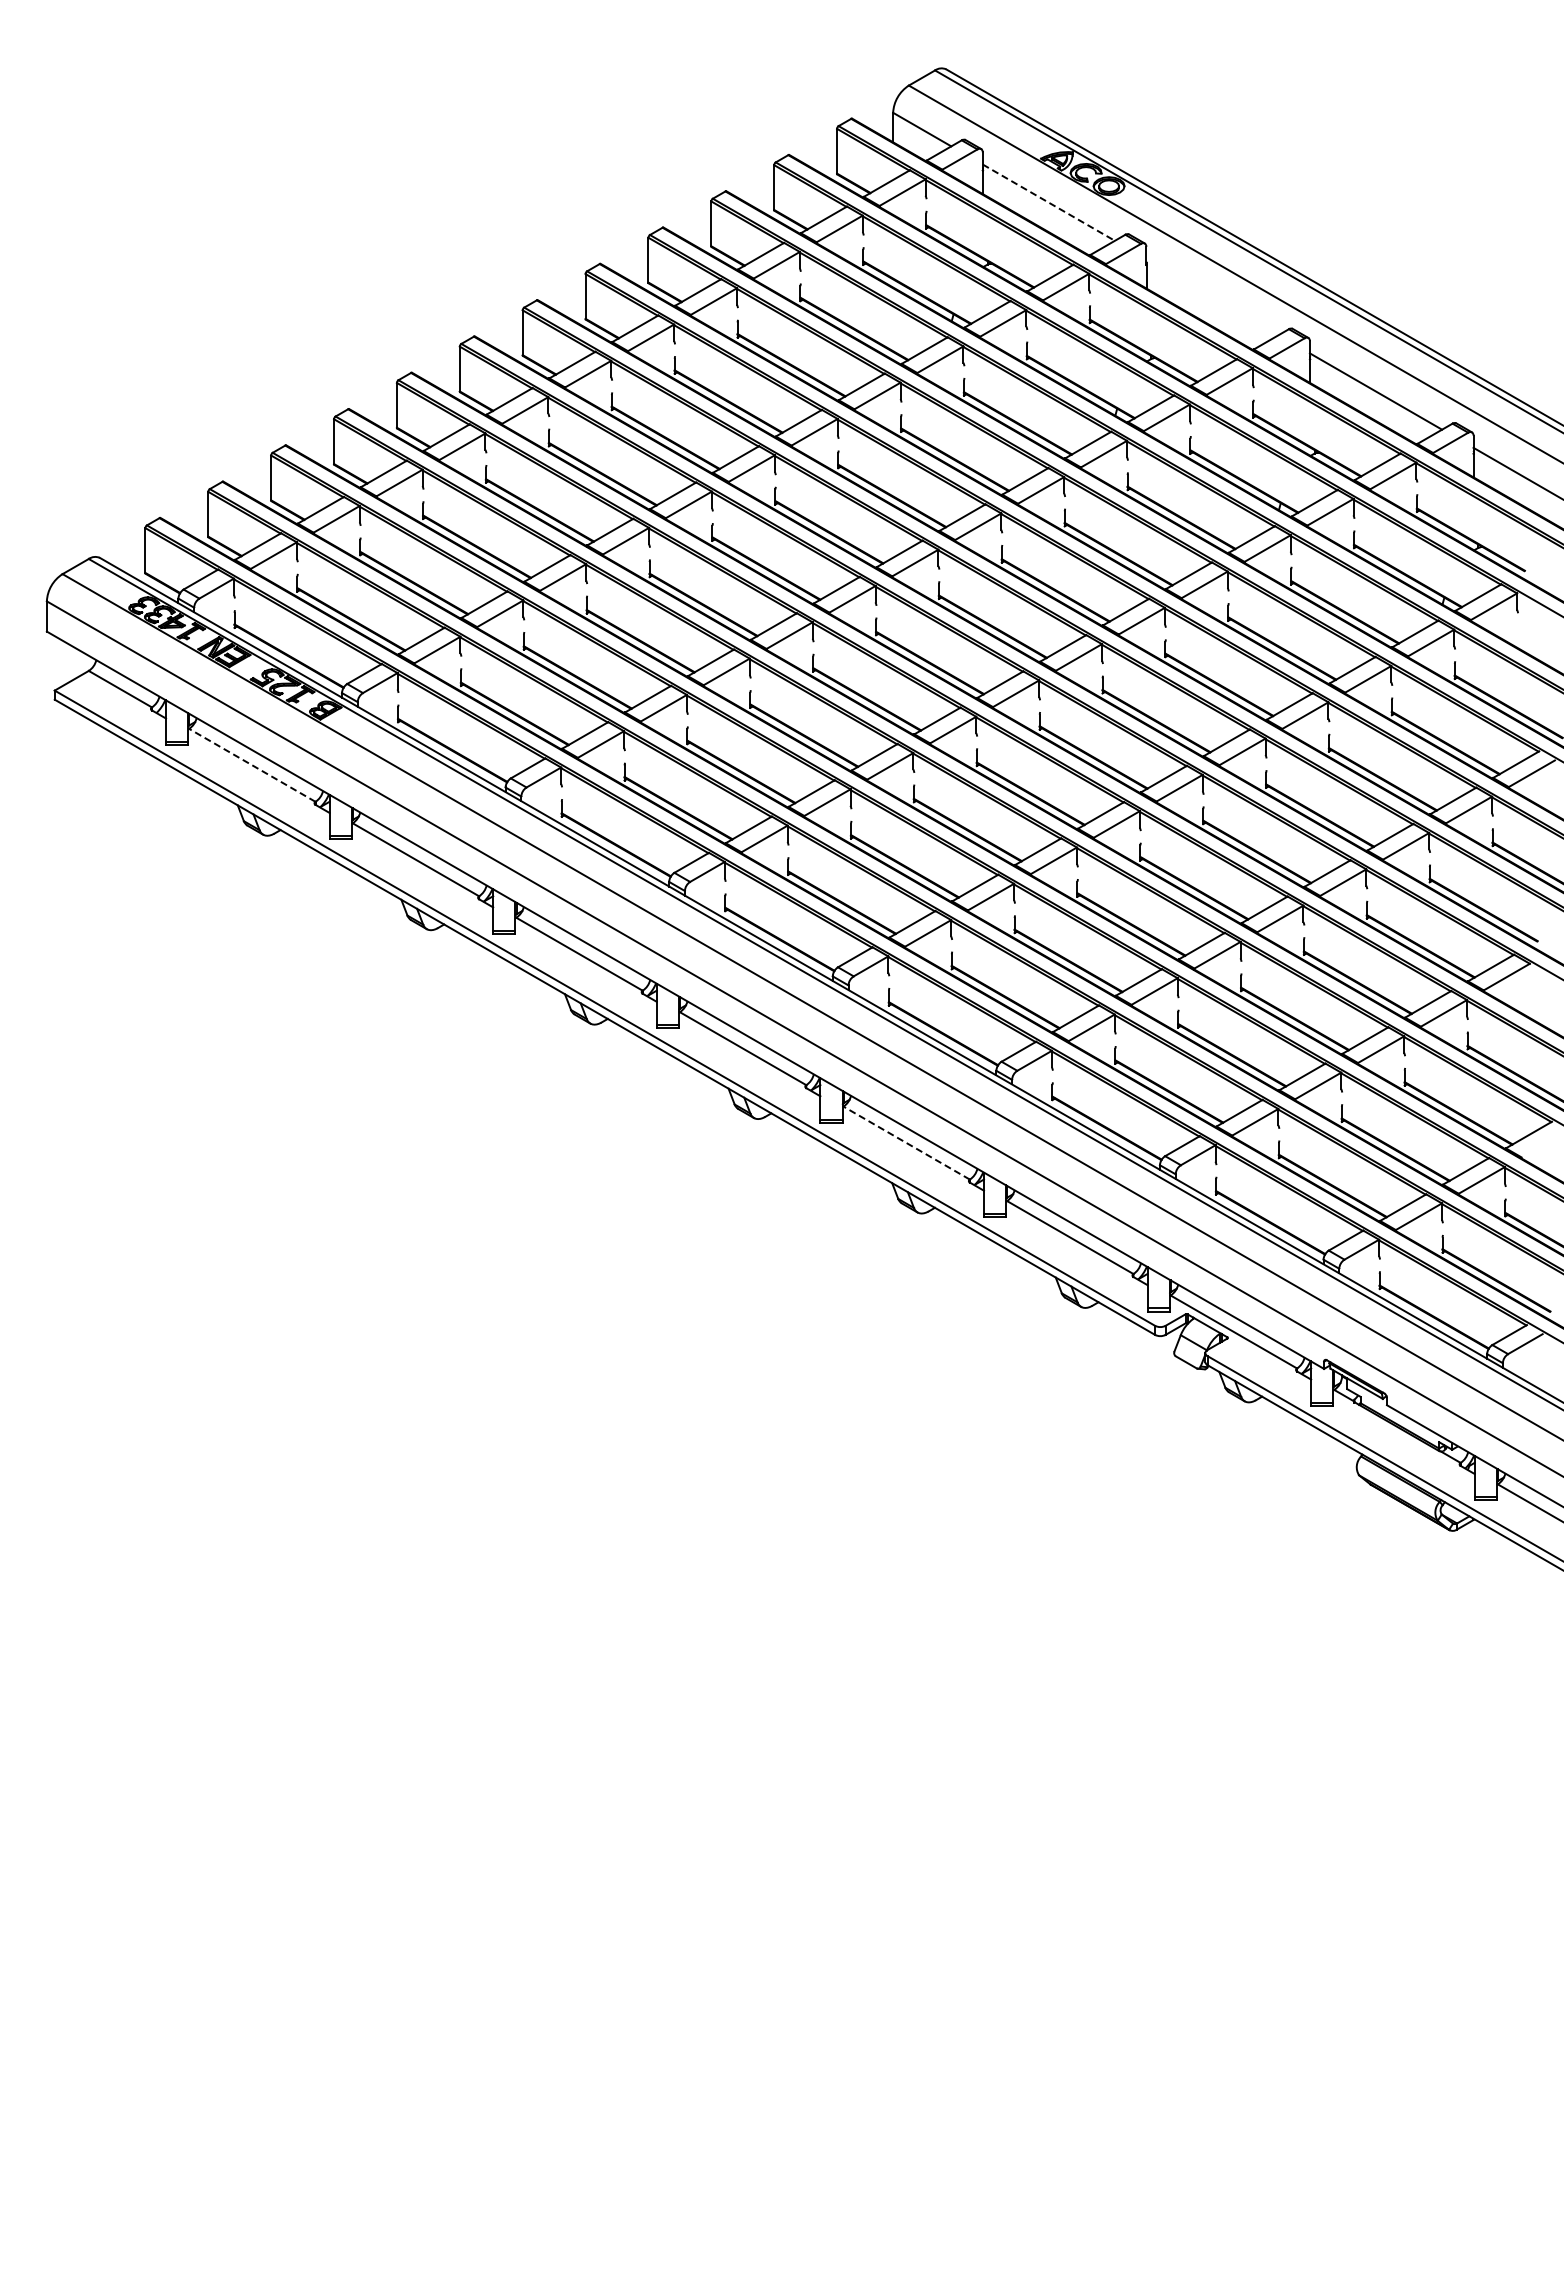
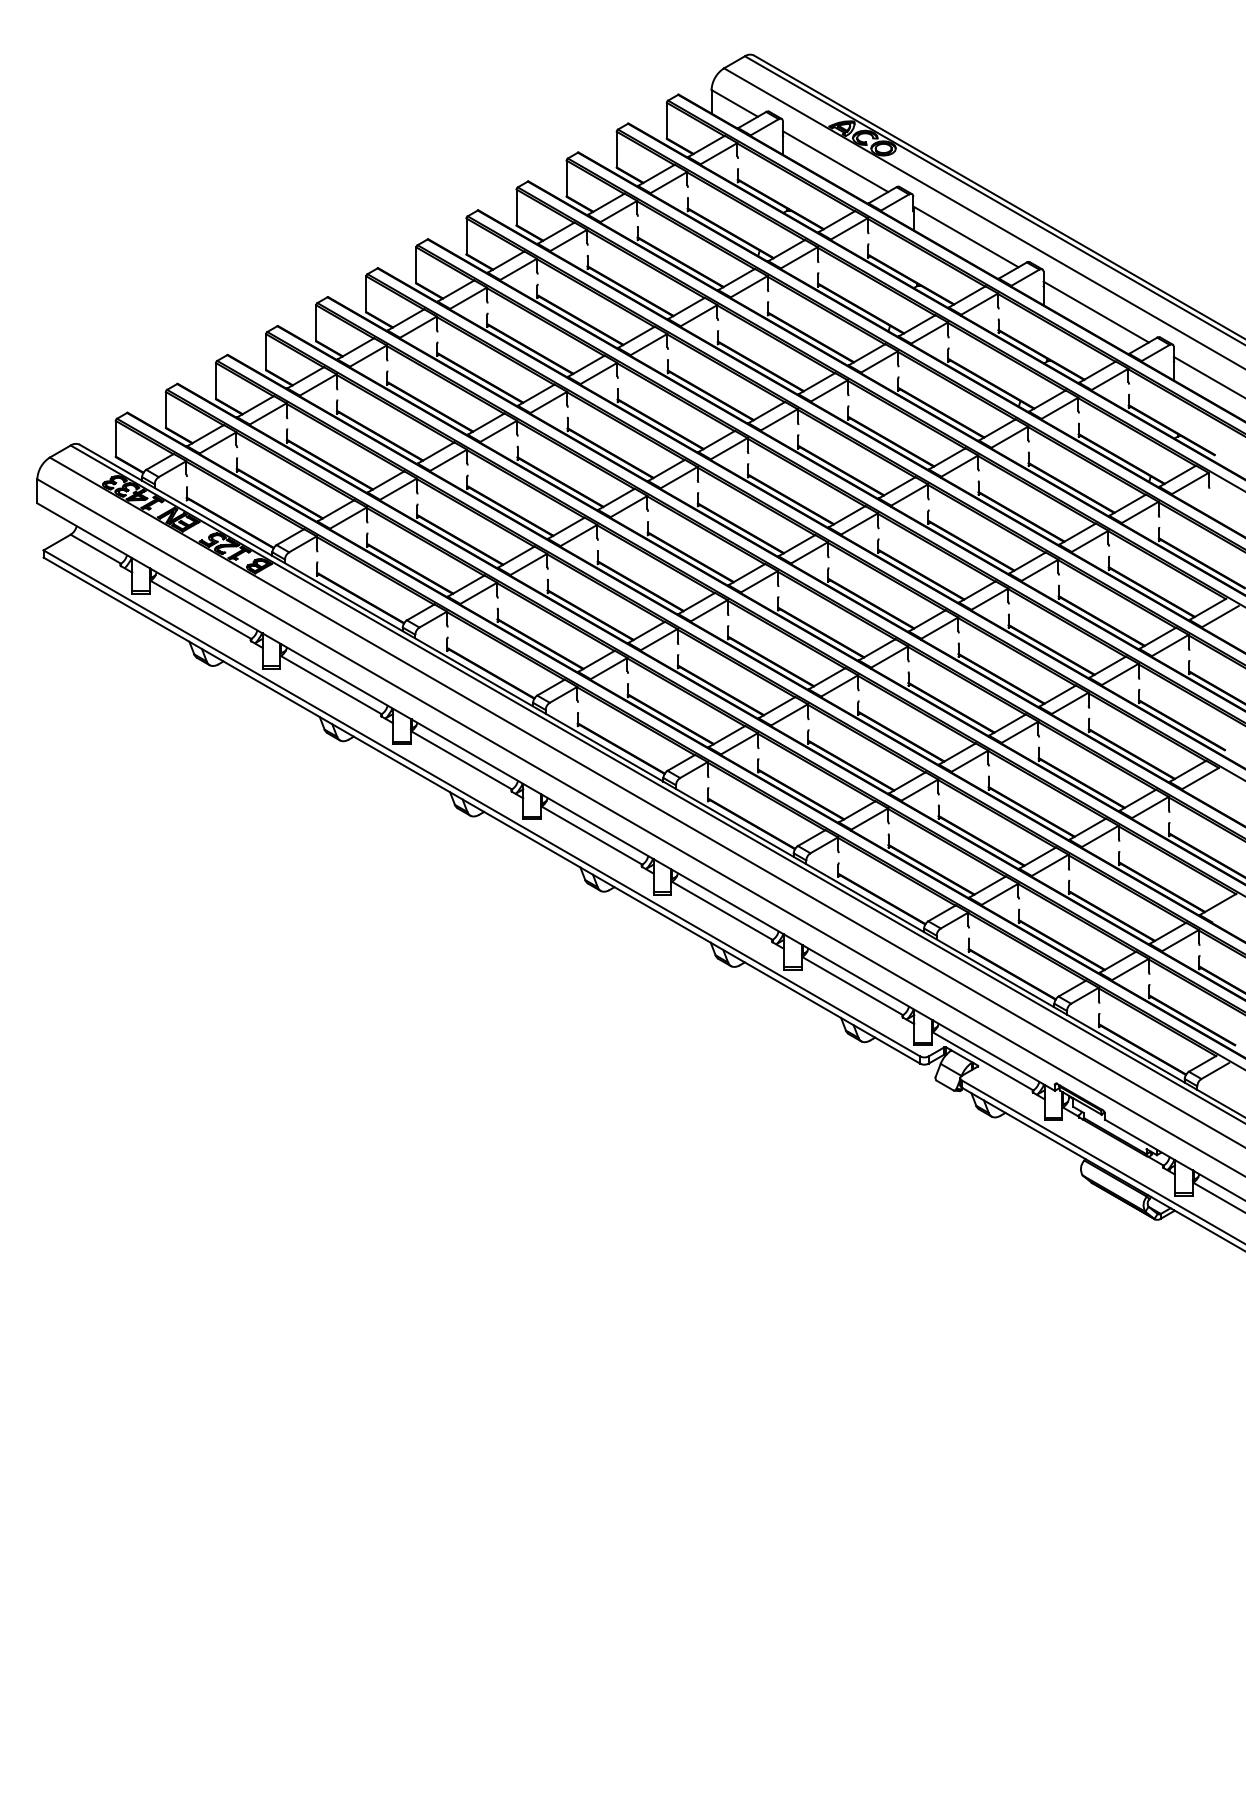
line: (1049, 202) -> (836, 161), dashed -> solid
line: (1212, 296) -> (965, 236), added
line: (252, 765) -> (201, 610), dashed -> solid
line: (906, 1143) -> (722, 911), dashed -> solid

